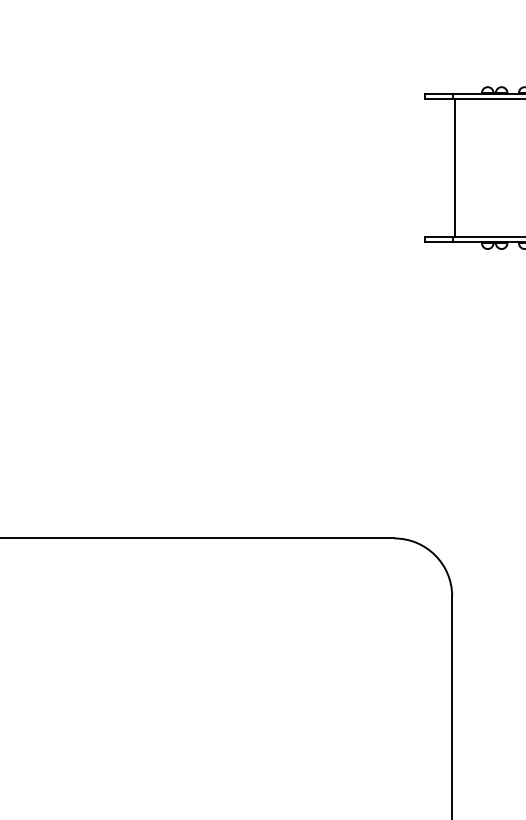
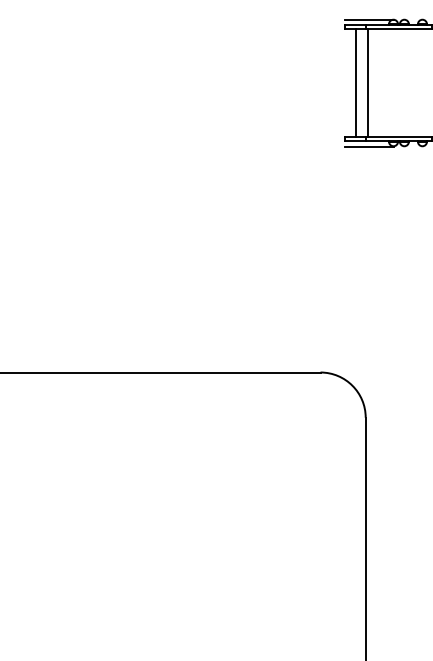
line: (455, 86) -> (368, 19), added
line: (439, 167) -> (355, 82), added
line: (455, 249) -> (368, 146), added

